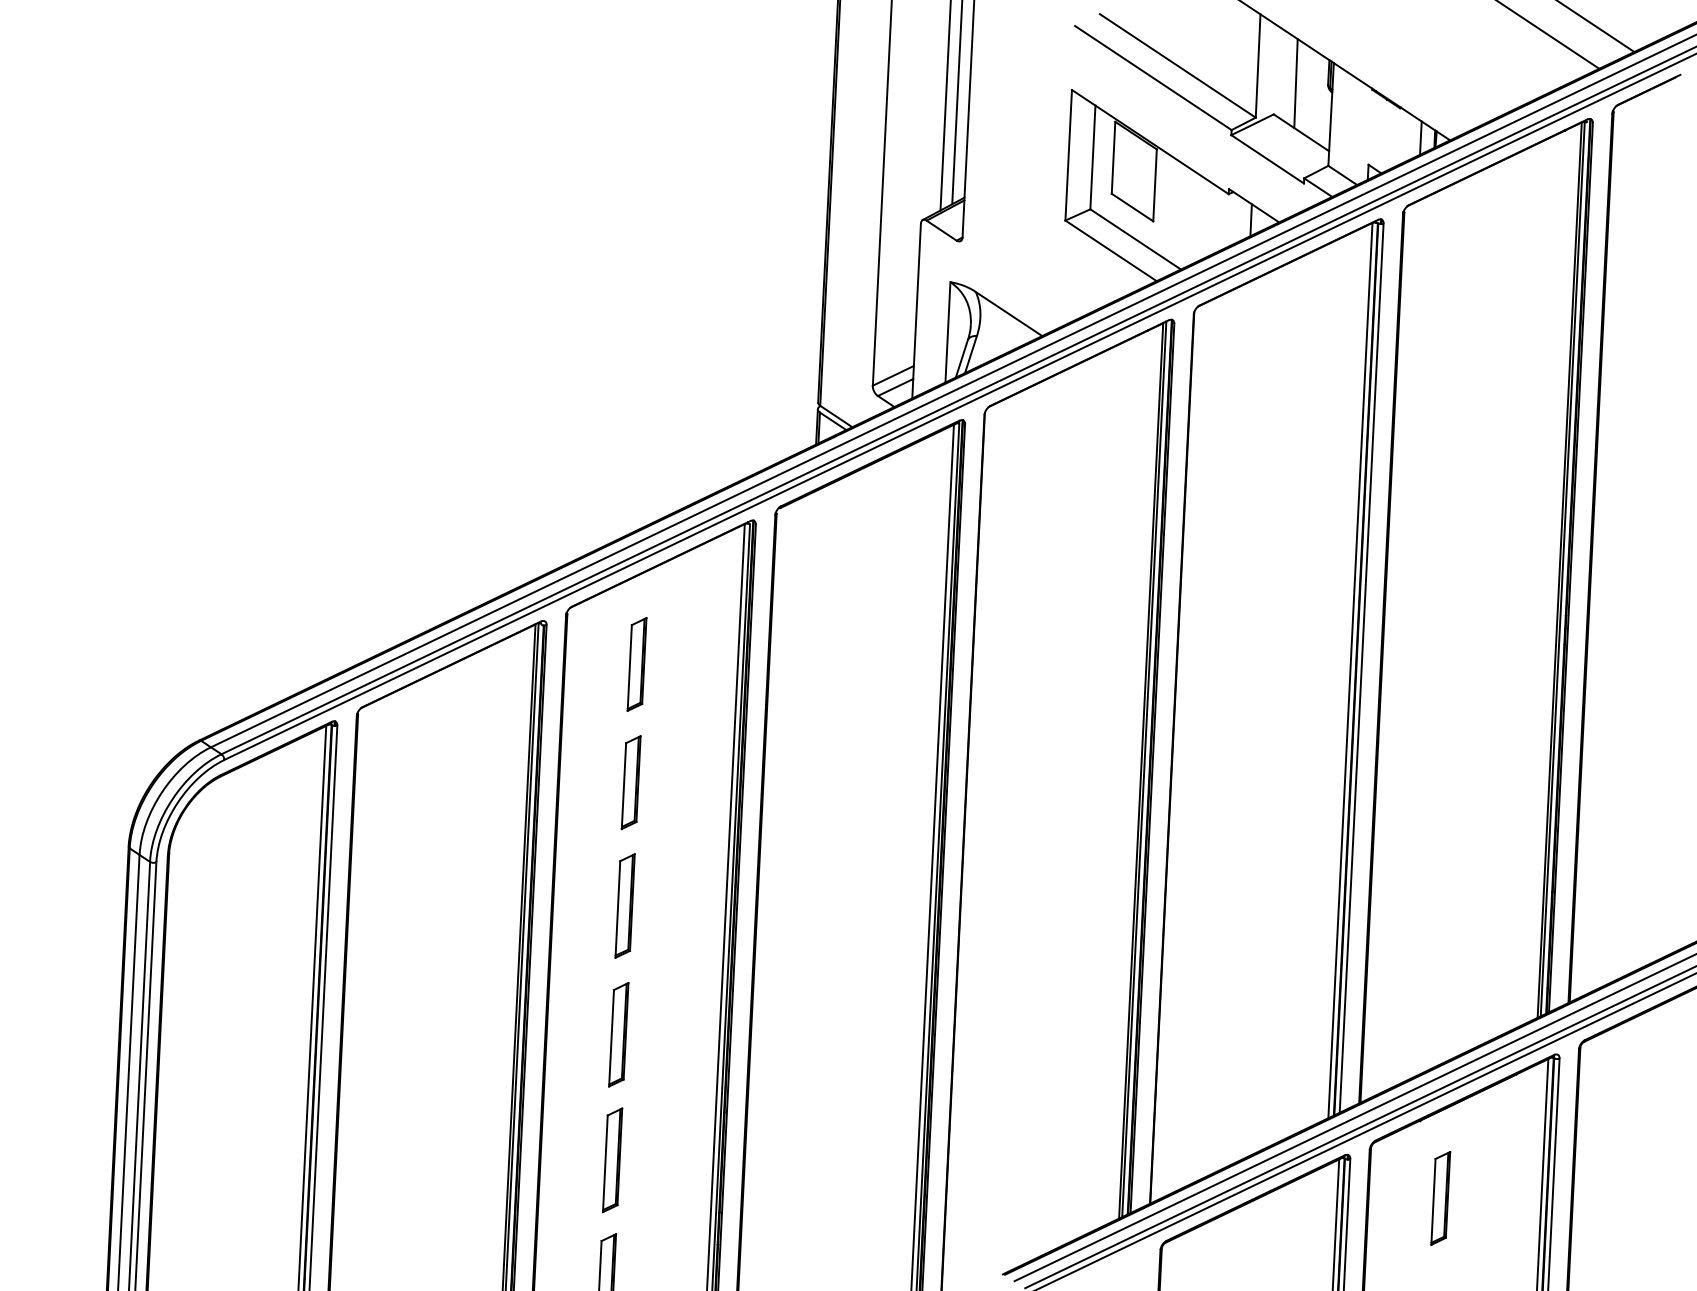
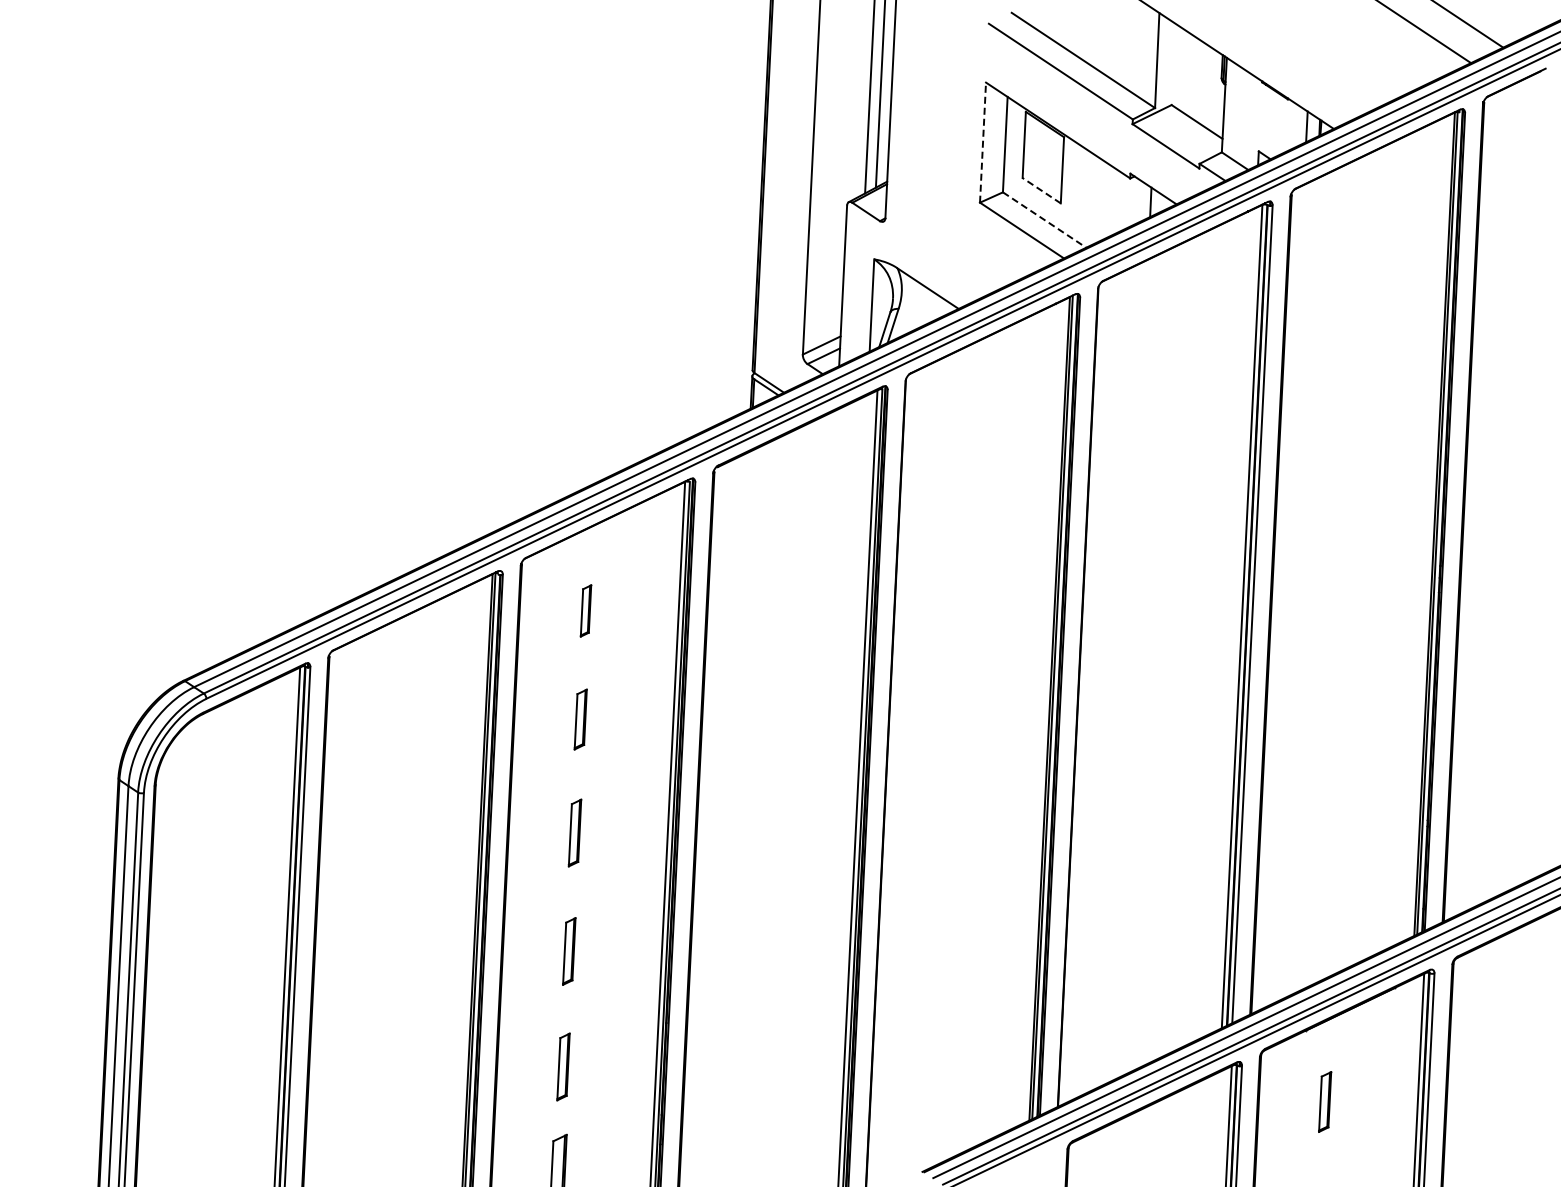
line: (1295, 83) -> (1191, 76), removed
line: (1069, 155) -> (983, 142), solid -> dashed
line: (1132, 207) -> (1041, 190), solid -> dashed
line: (1136, 239) -> (1045, 220), solid -> dashed
part: (636, 663) -> (585, 610), size x0.6
part: (631, 782) -> (580, 719), size x0.7
part: (624, 905) -> (574, 832), size x0.7
part: (619, 1034) -> (569, 951), size x0.7
part: (612, 1159) -> (563, 1066), size x0.7
part: (1439, 1197) -> (1324, 1101), size x0.7

